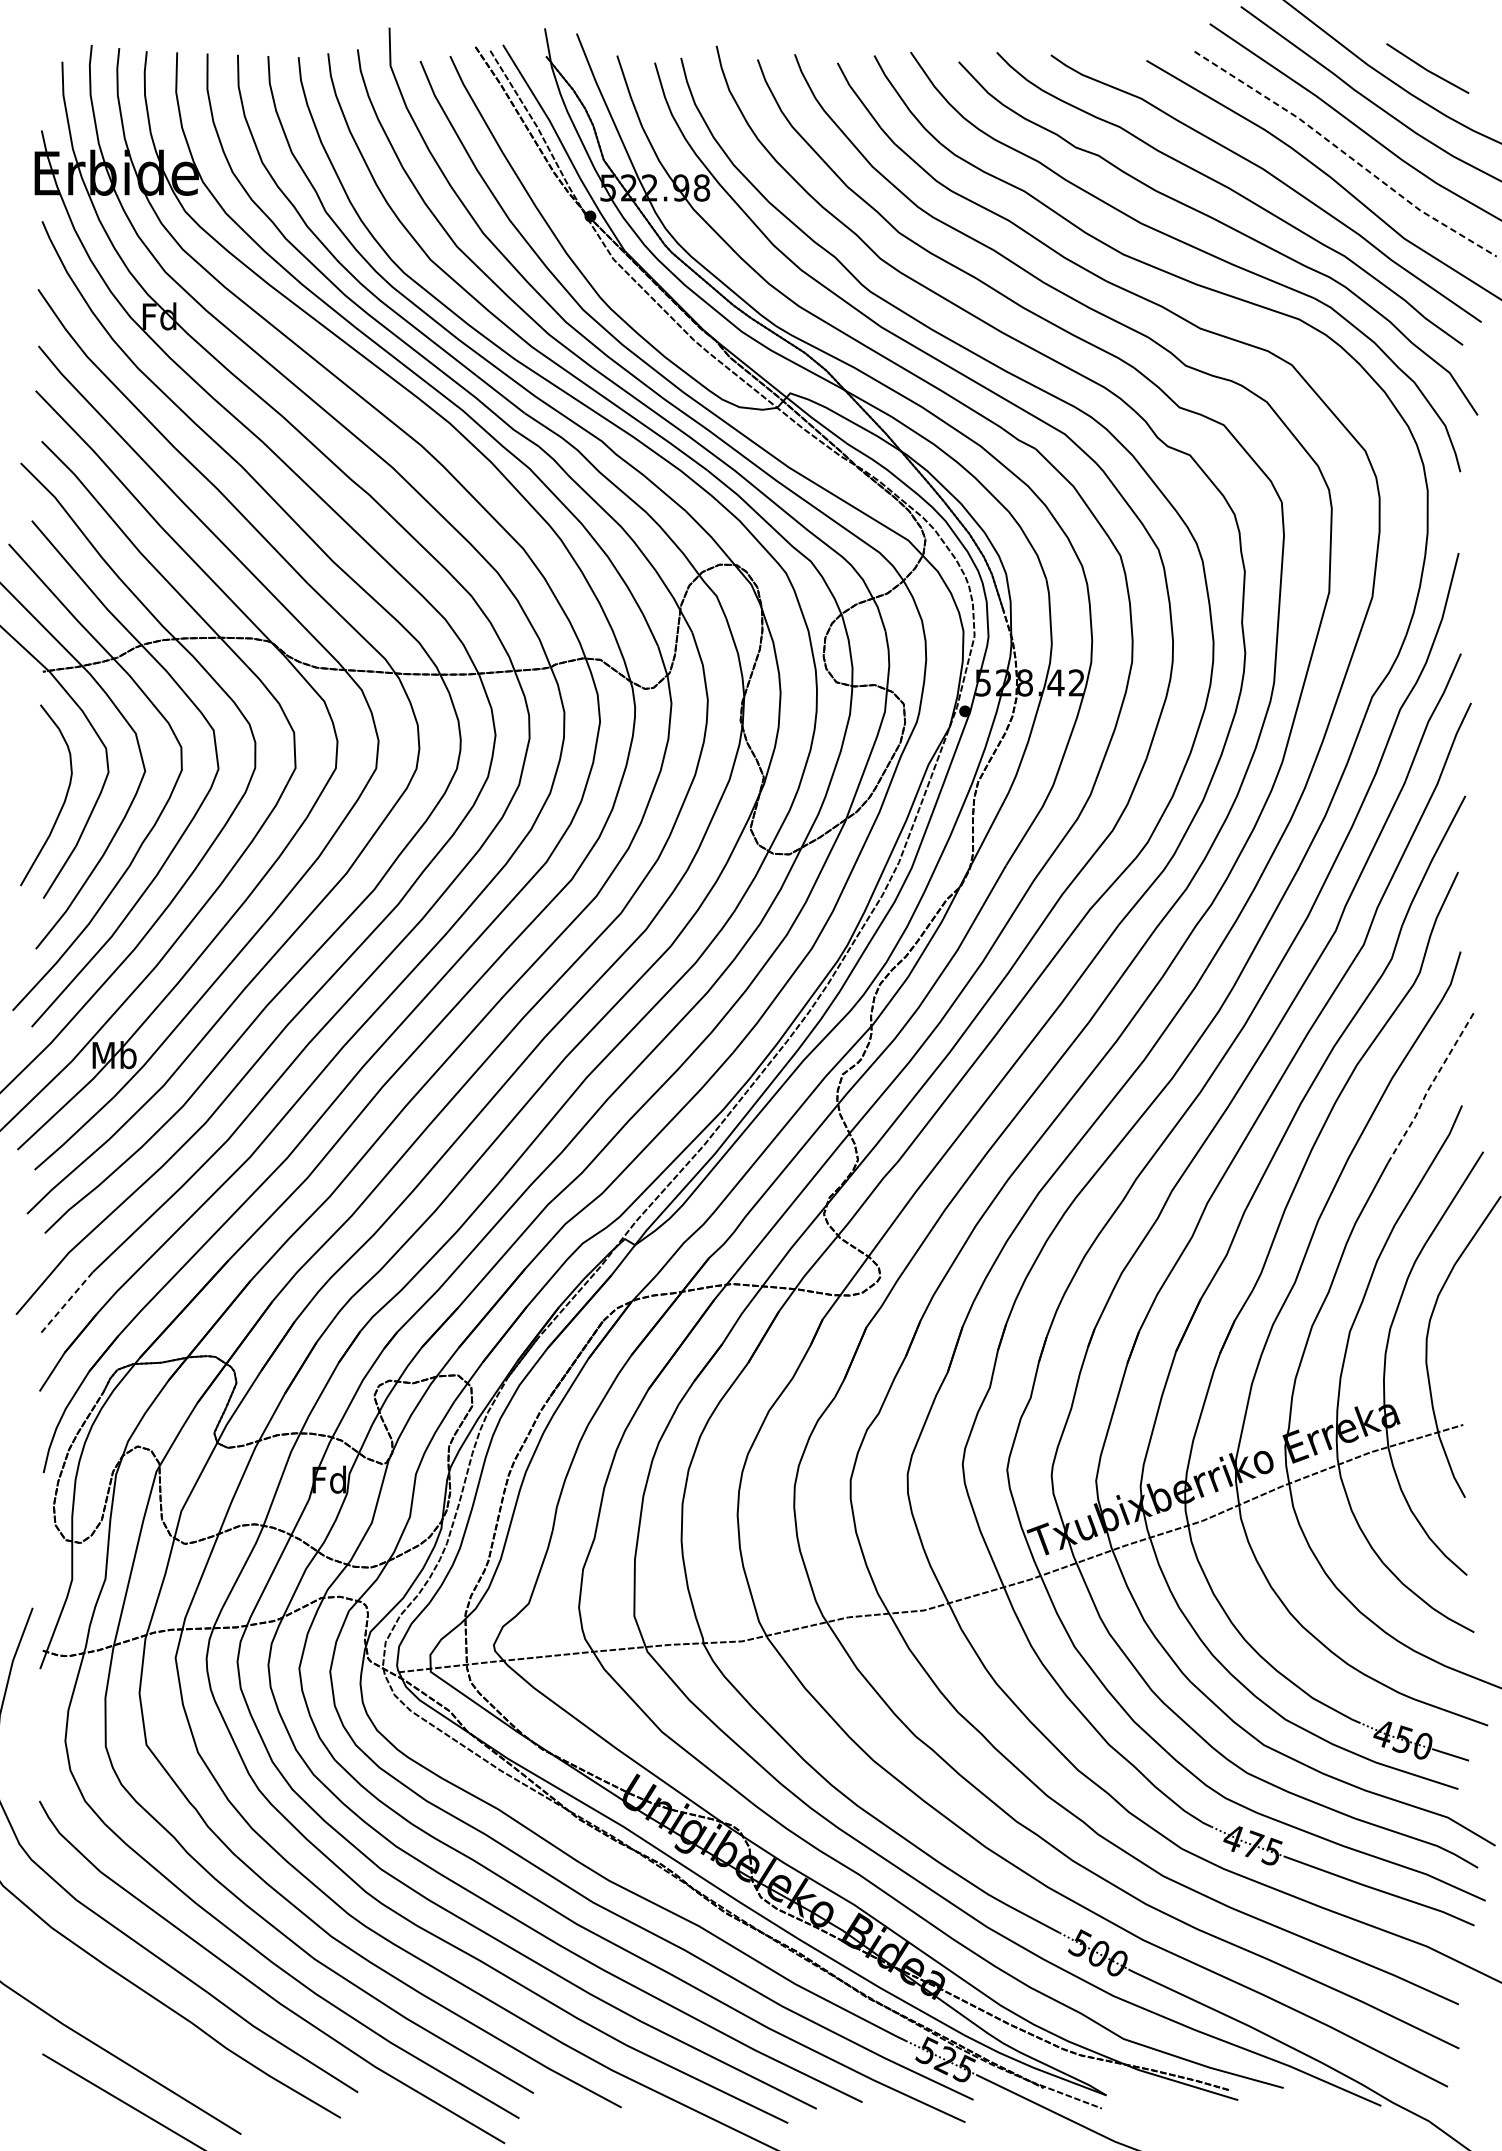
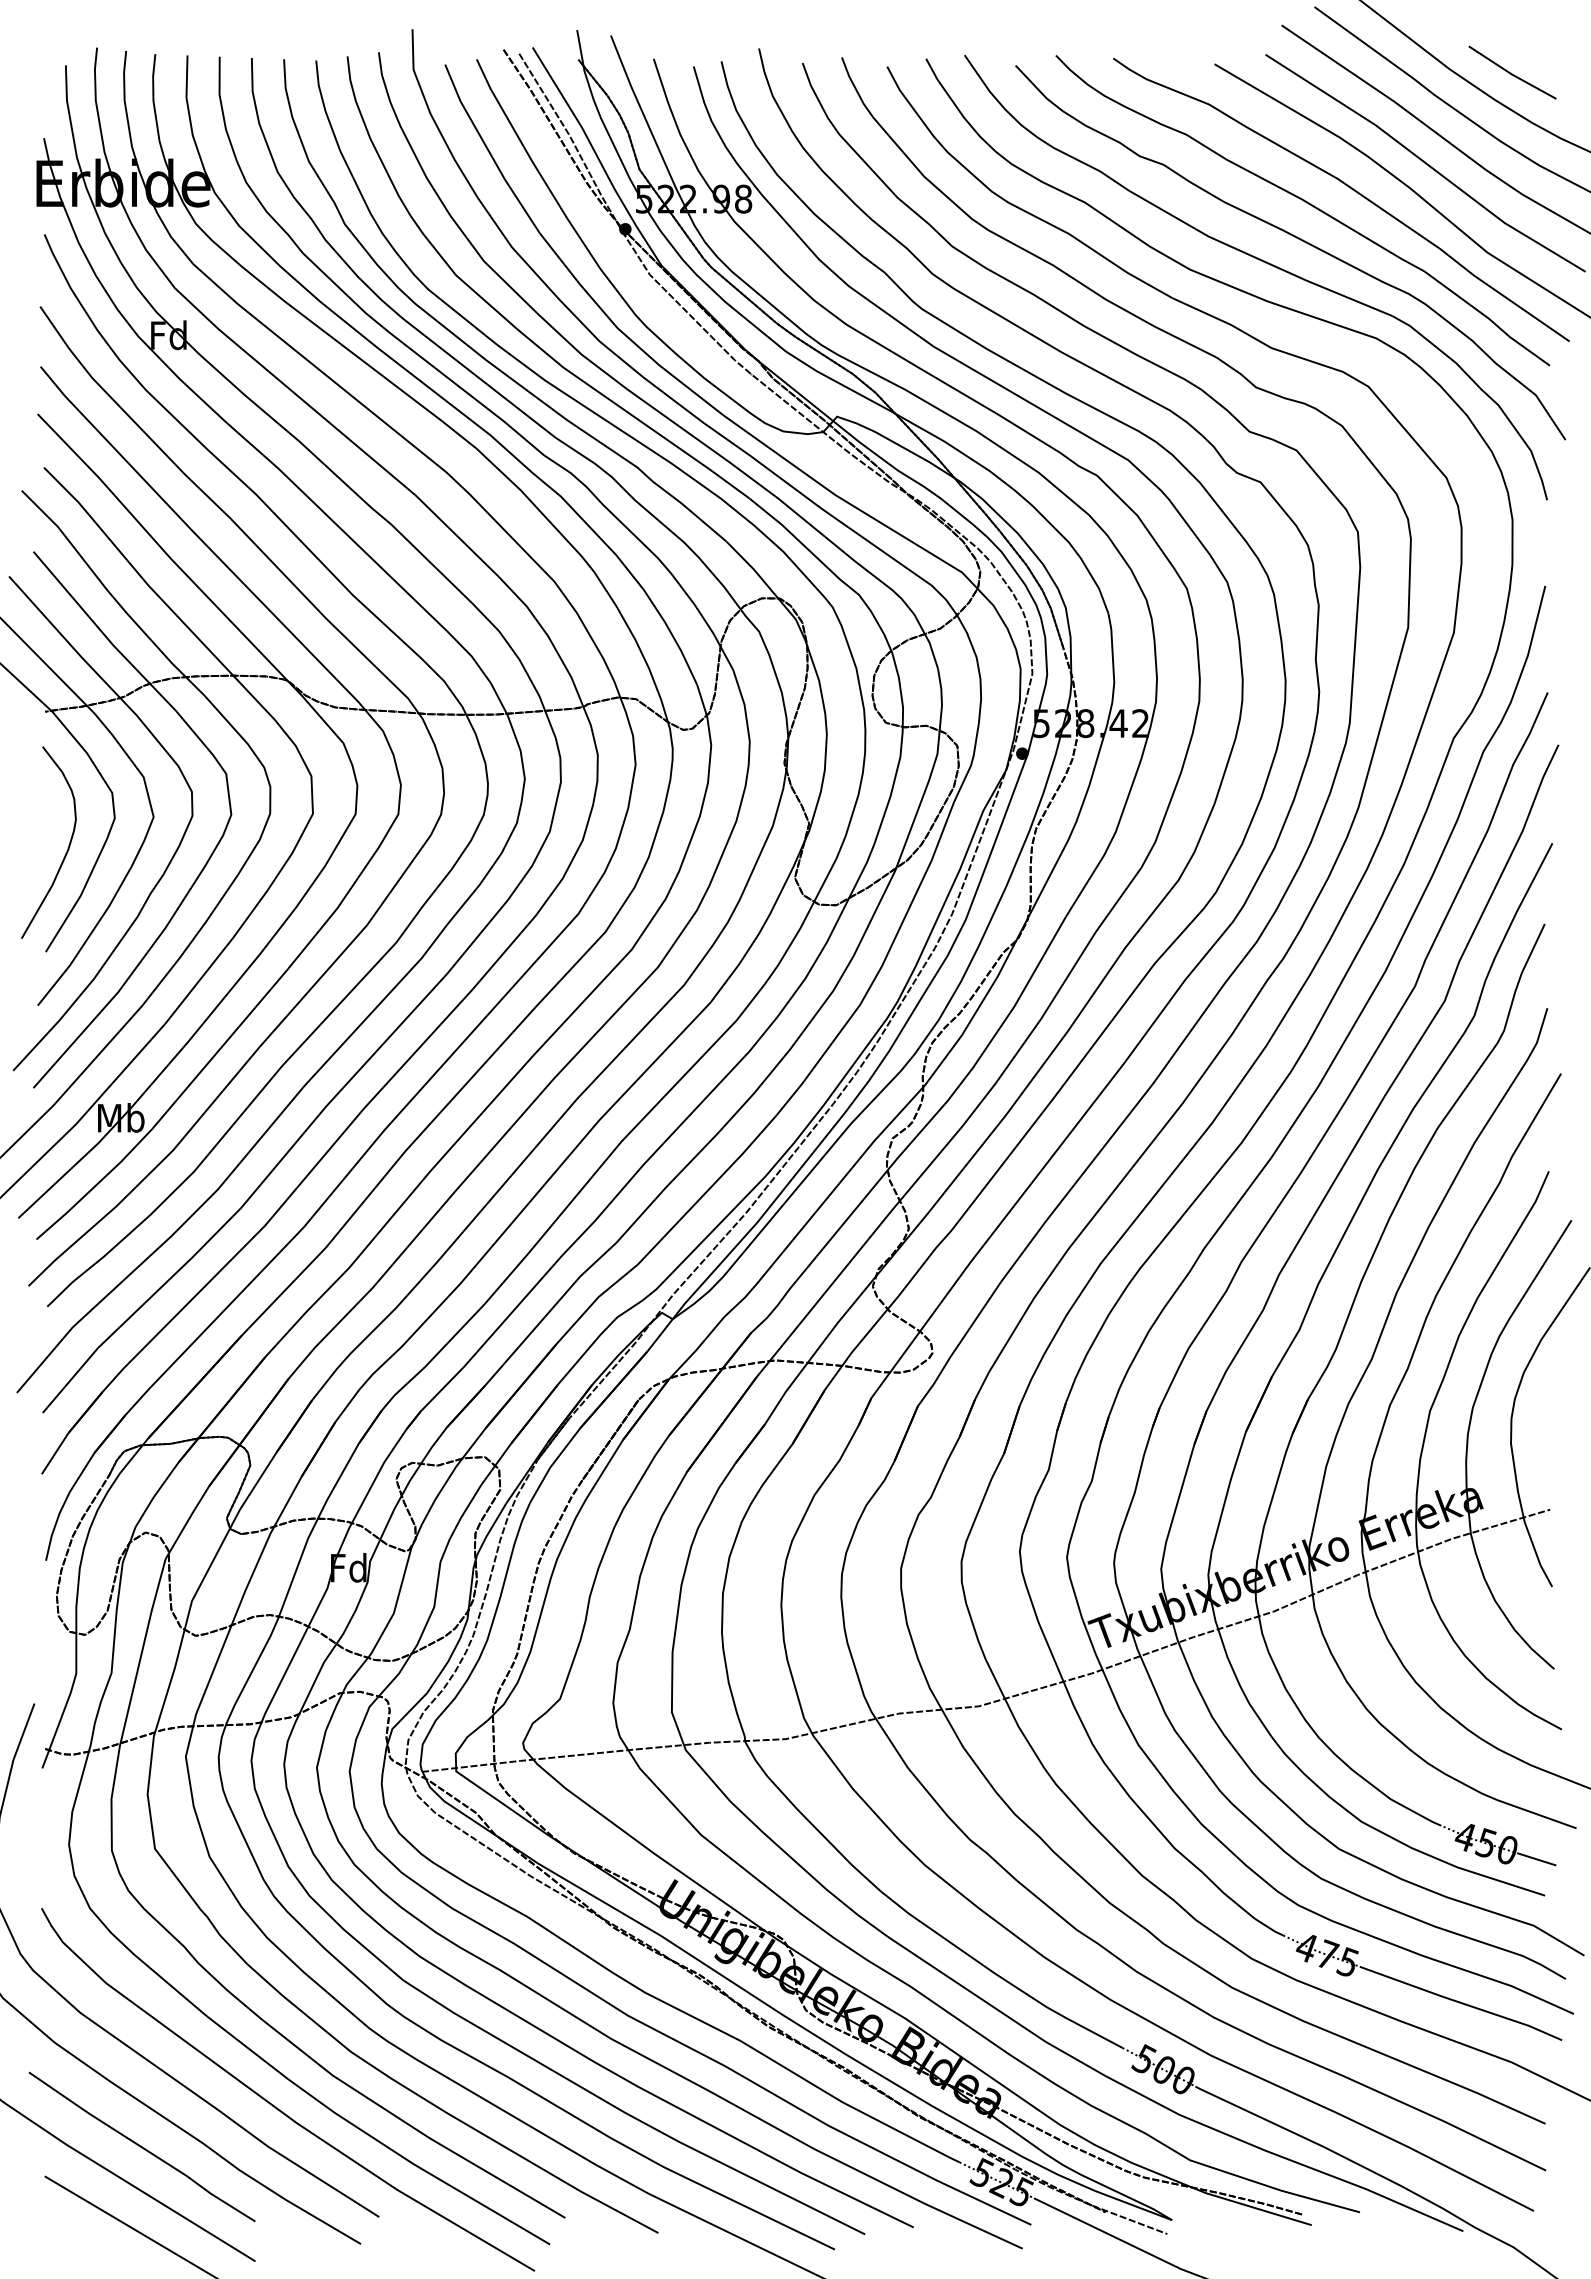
line: (1346, 154) -> (1426, 163), dashed -> solid
line: (1428, 1088) -> (1513, 1153), dashed -> solid
line: (66, 1302) -> (70, 1380), dashed -> solid
line: (133, 2025) -> (141, 2146), added

